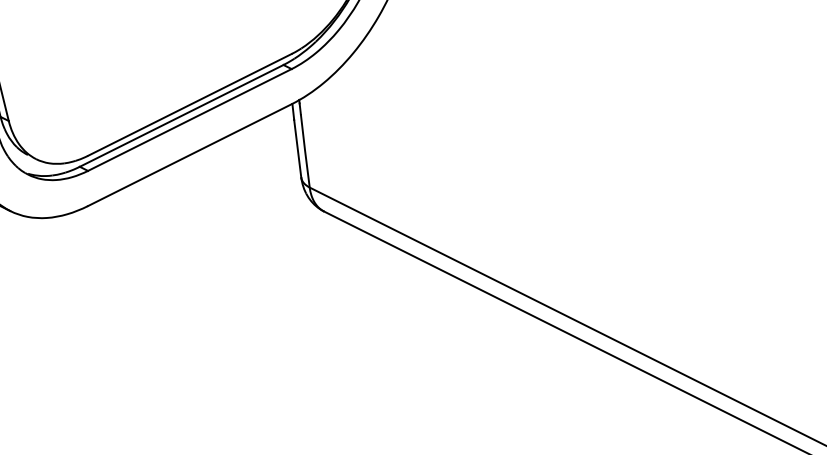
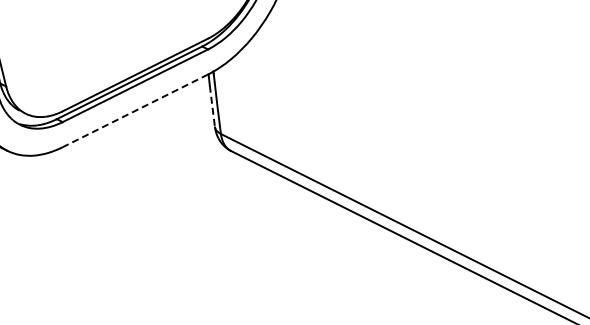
line: (297, 149) -> (212, 106), solid -> dashed
line: (188, 156) -> (134, 111), solid -> dashed

